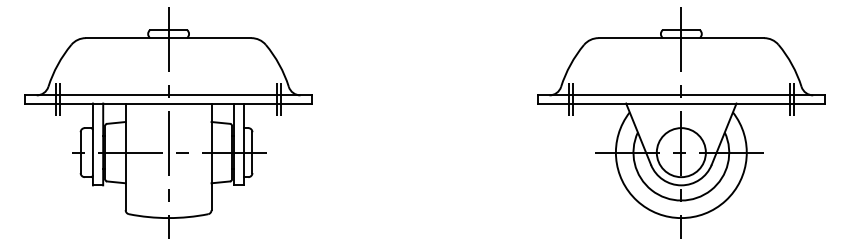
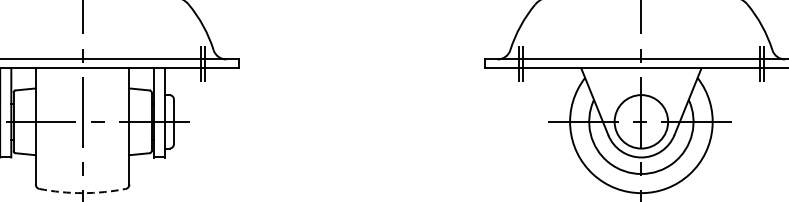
arc: (168, 218) -> (82, 193), solid -> dashed

